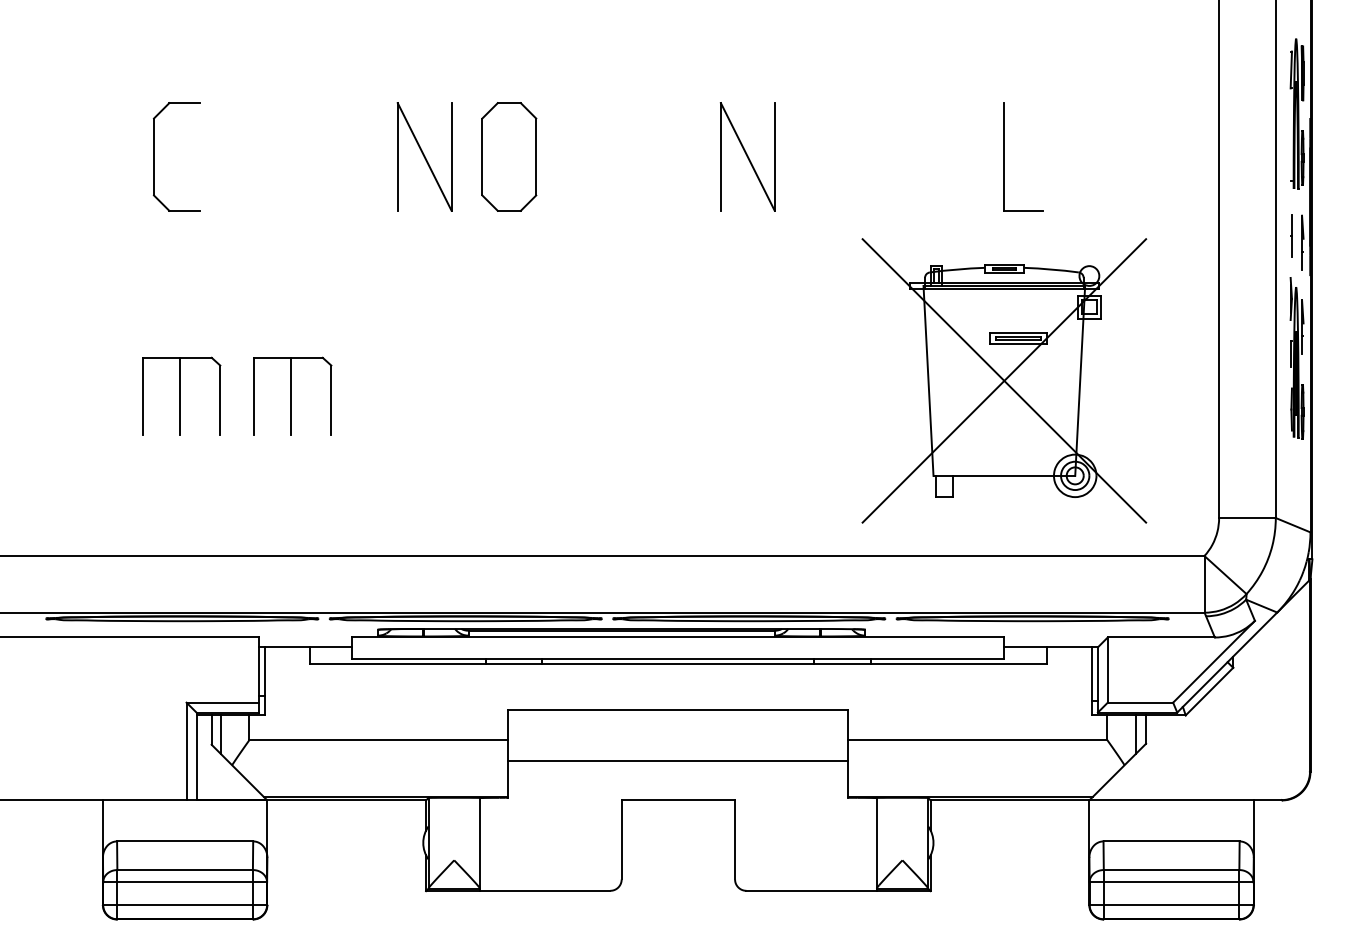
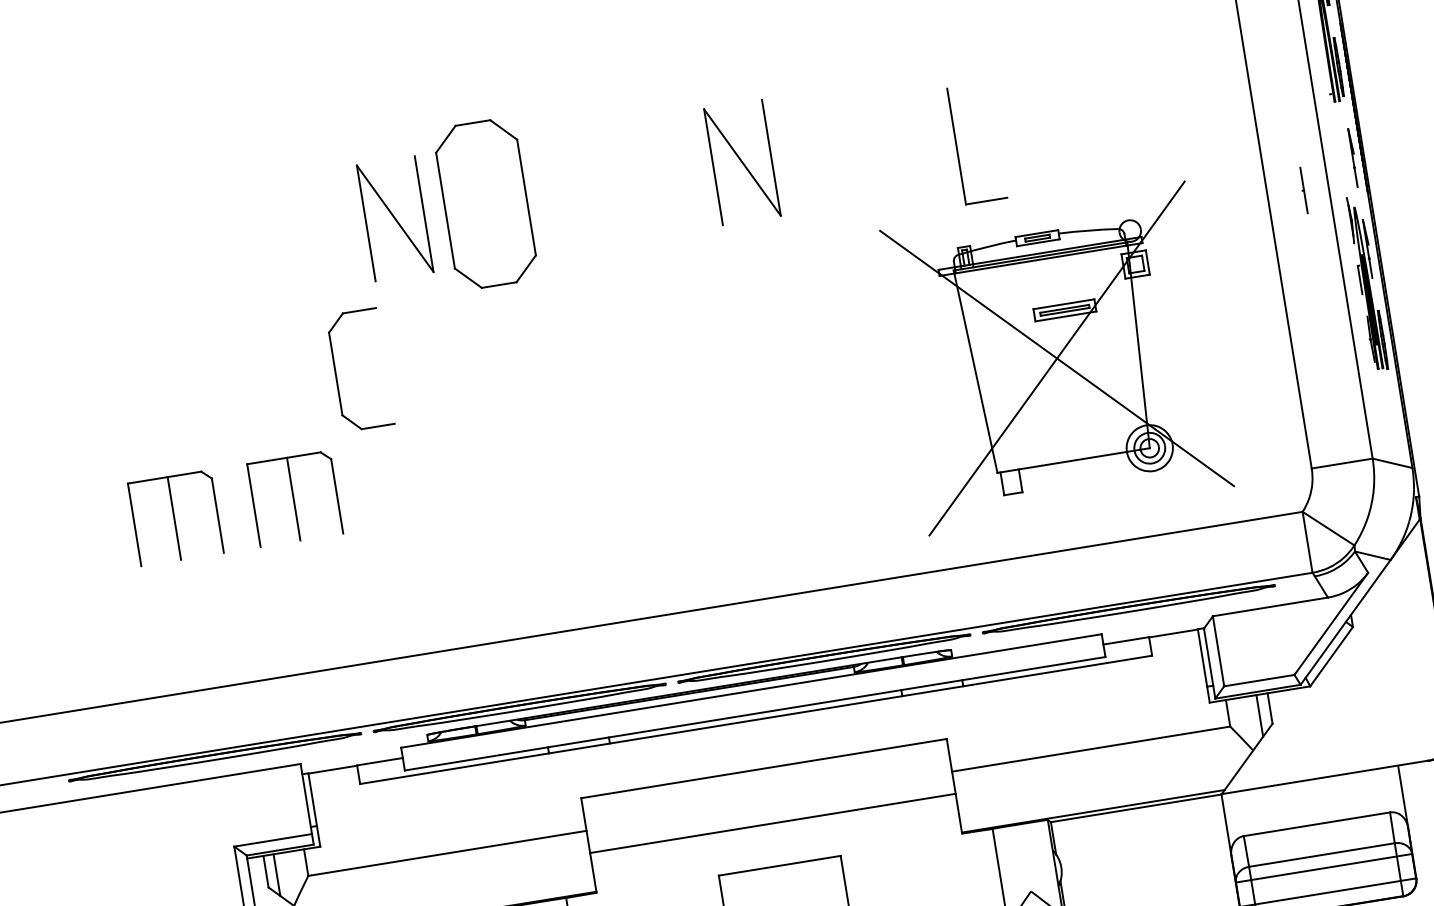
part: (154, 156) -> (336, 373), moved
part: (509, 156) -> (486, 203), size x1.4
part: (1004, 156) -> (956, 146), moved
line: (1291, 235) -> (1303, 190), moved

